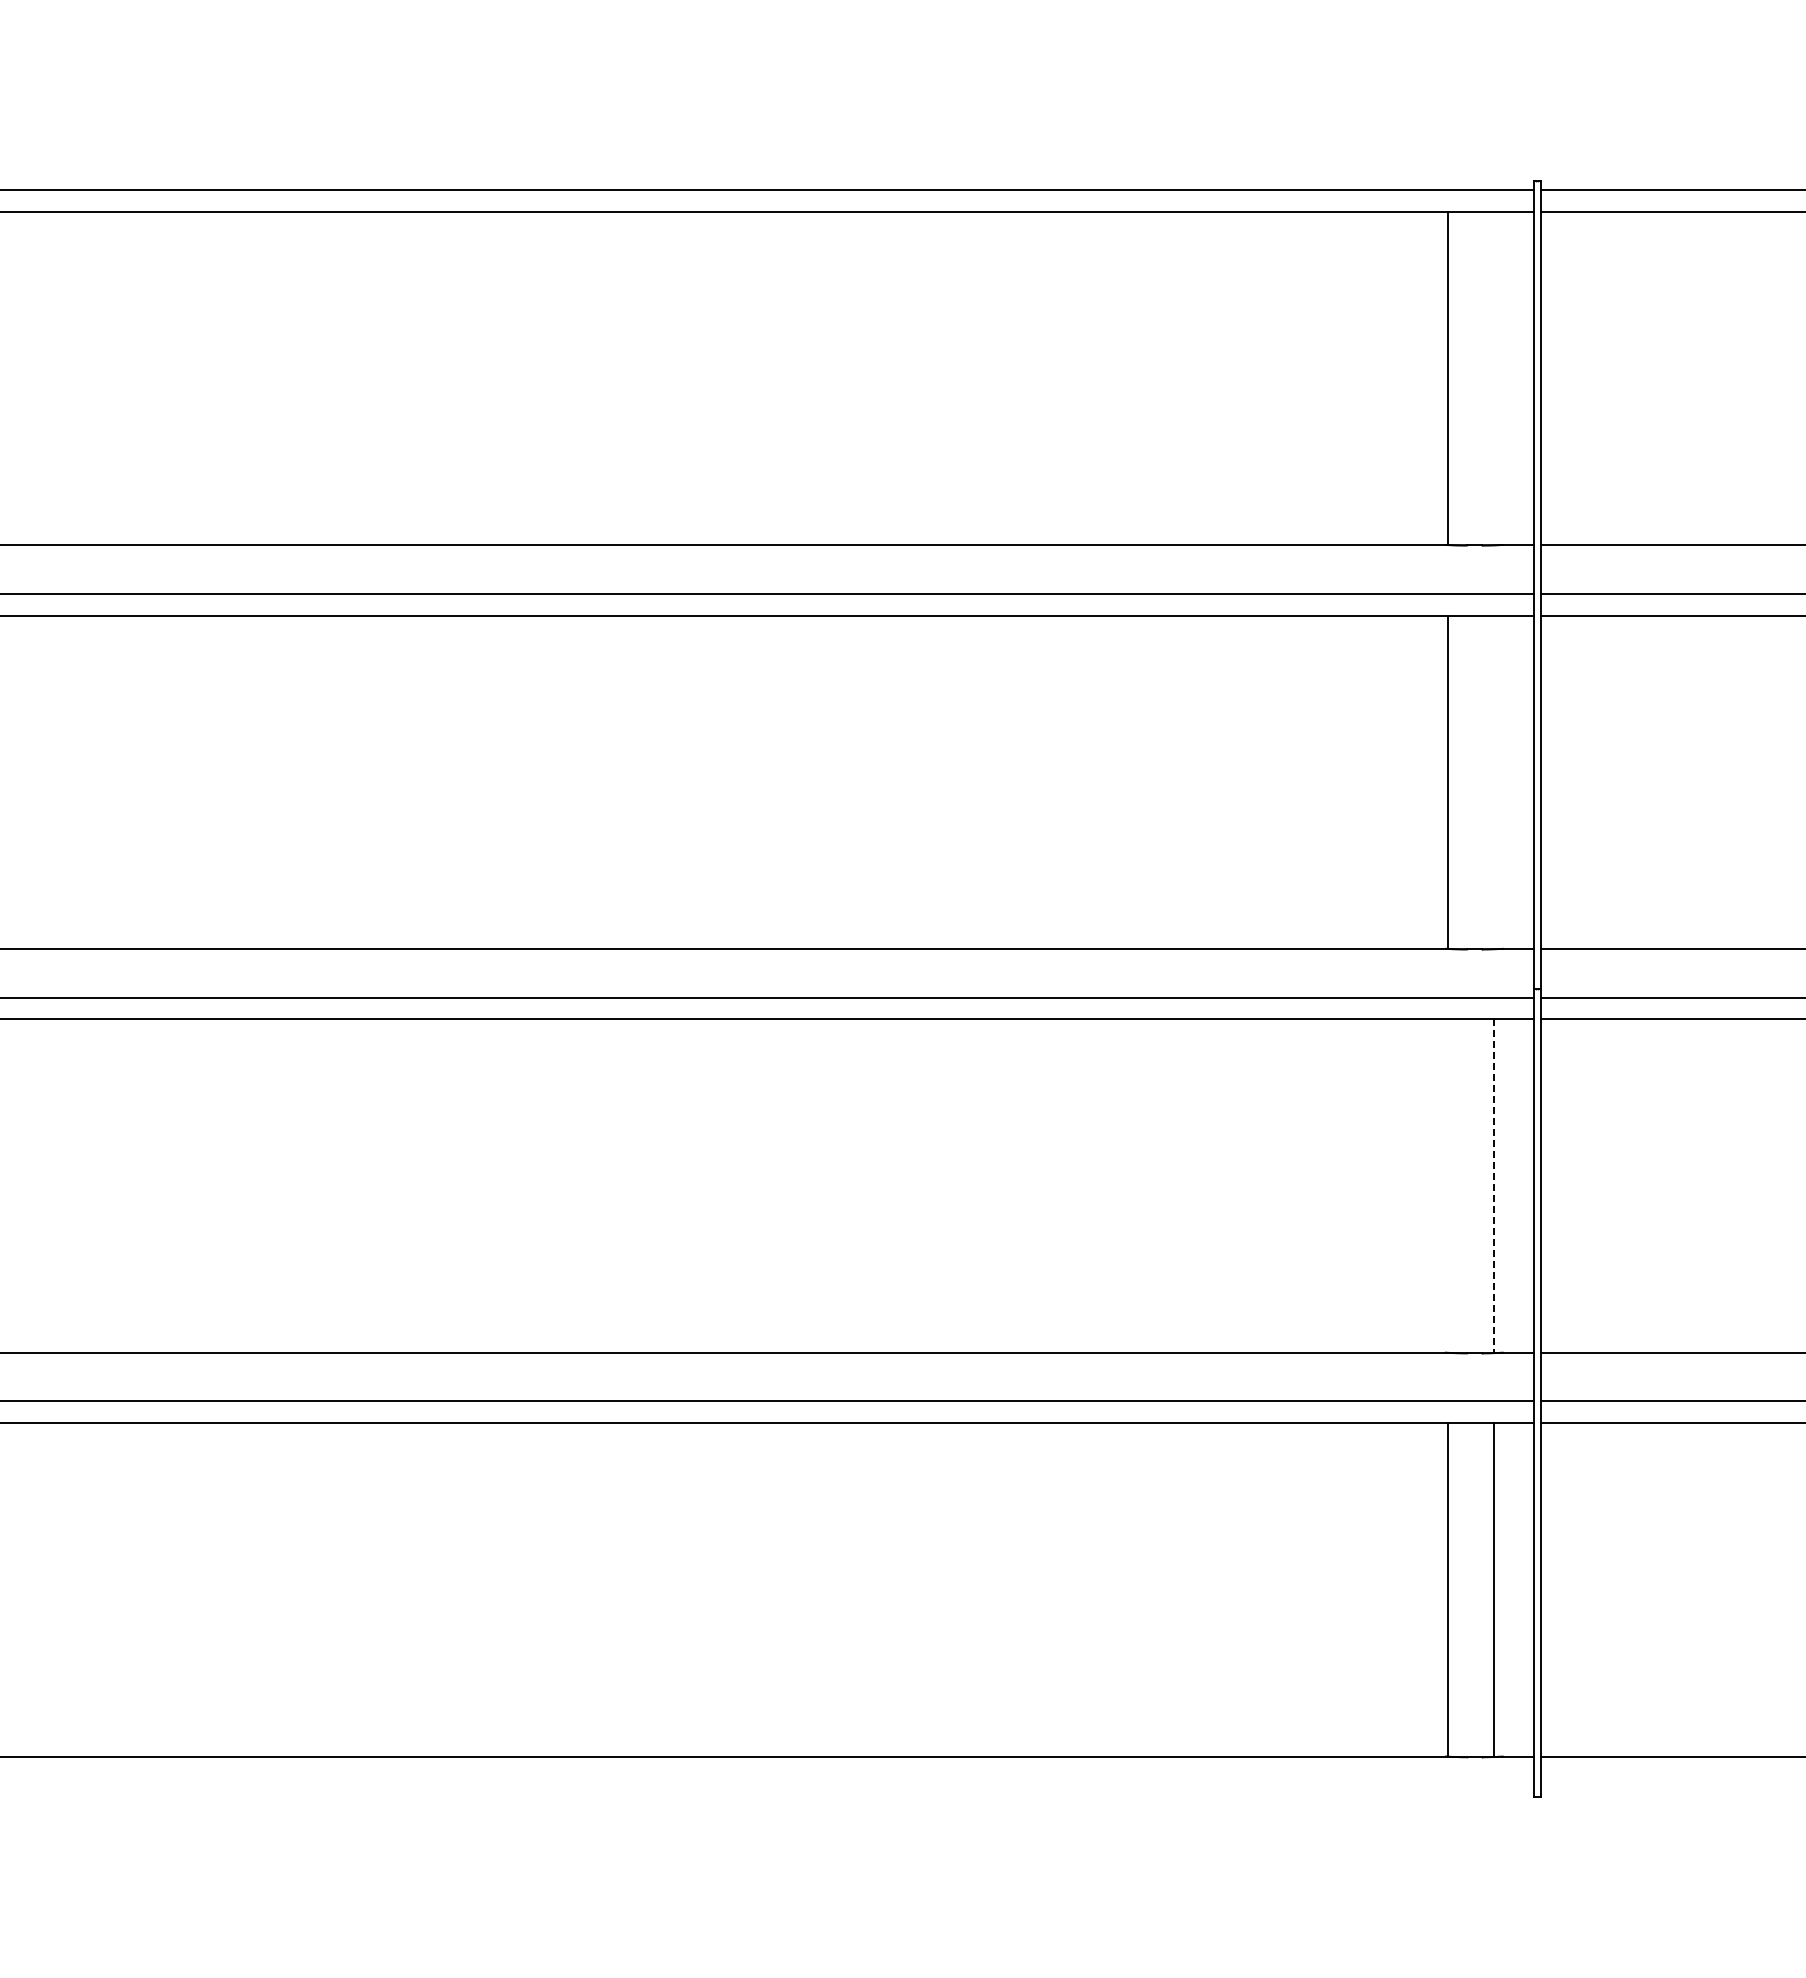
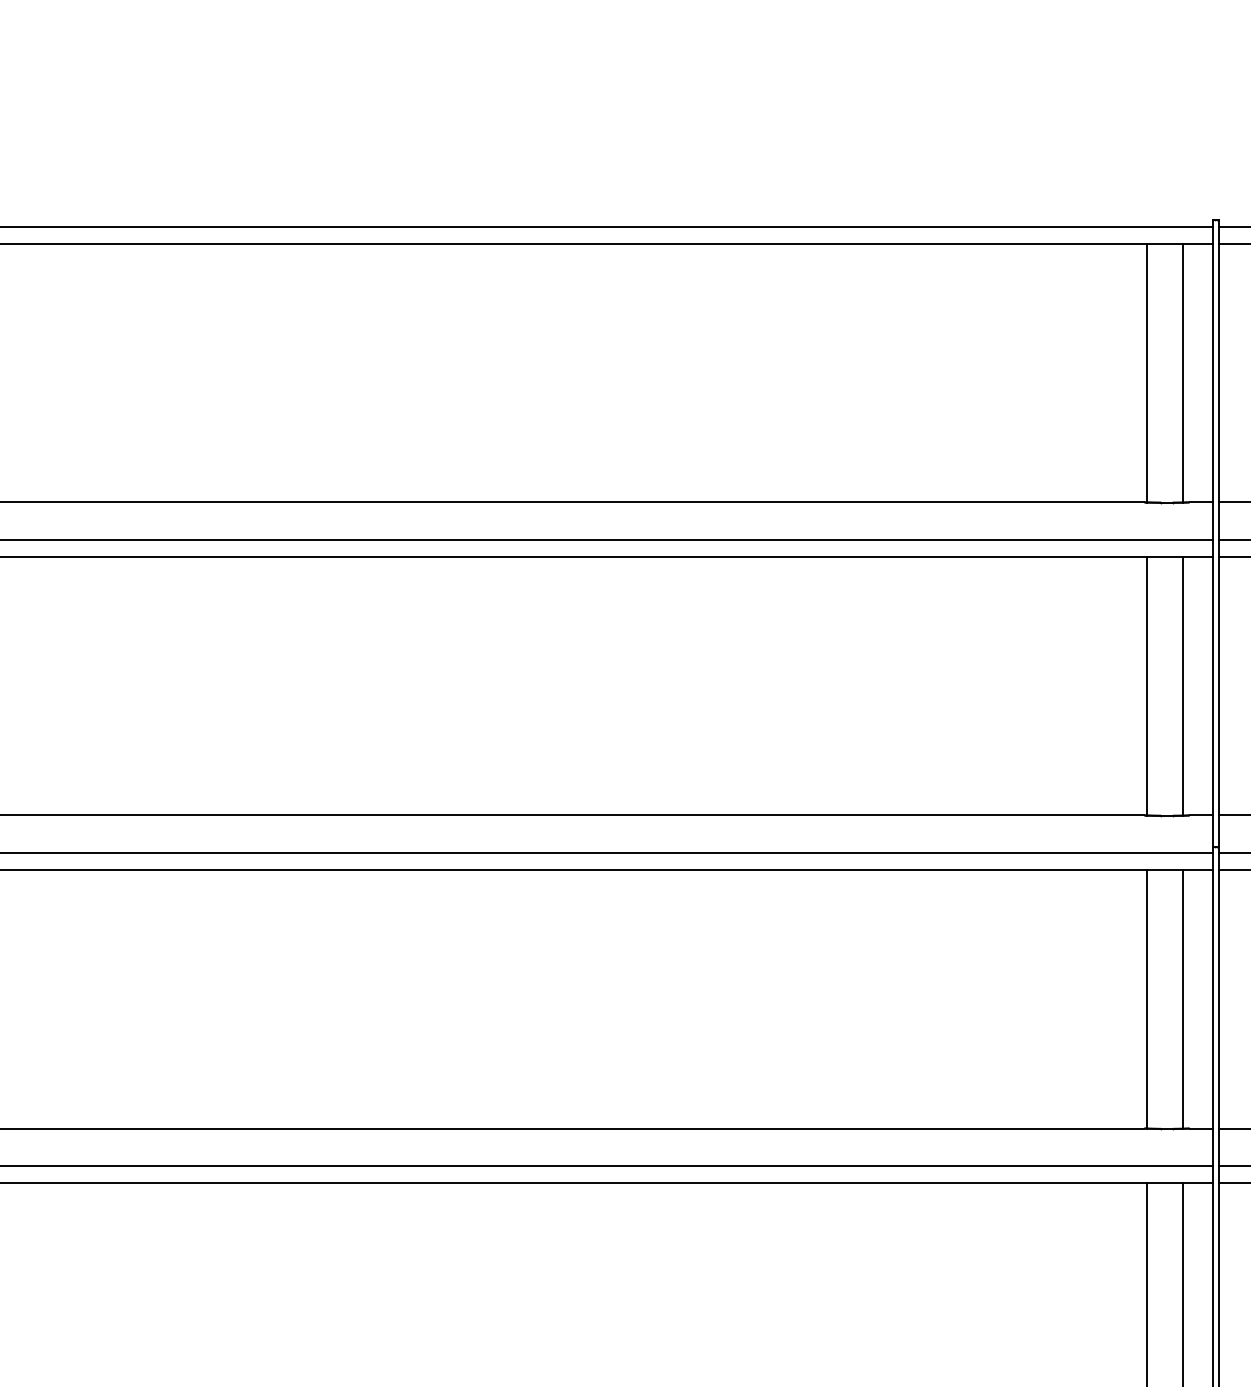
line: (1494, 378) -> (1182, 373), added
line: (1494, 782) -> (1182, 686), added
line: (1448, 1185) -> (1147, 998), added
line: (1494, 1186) -> (1182, 999), dashed -> solid

